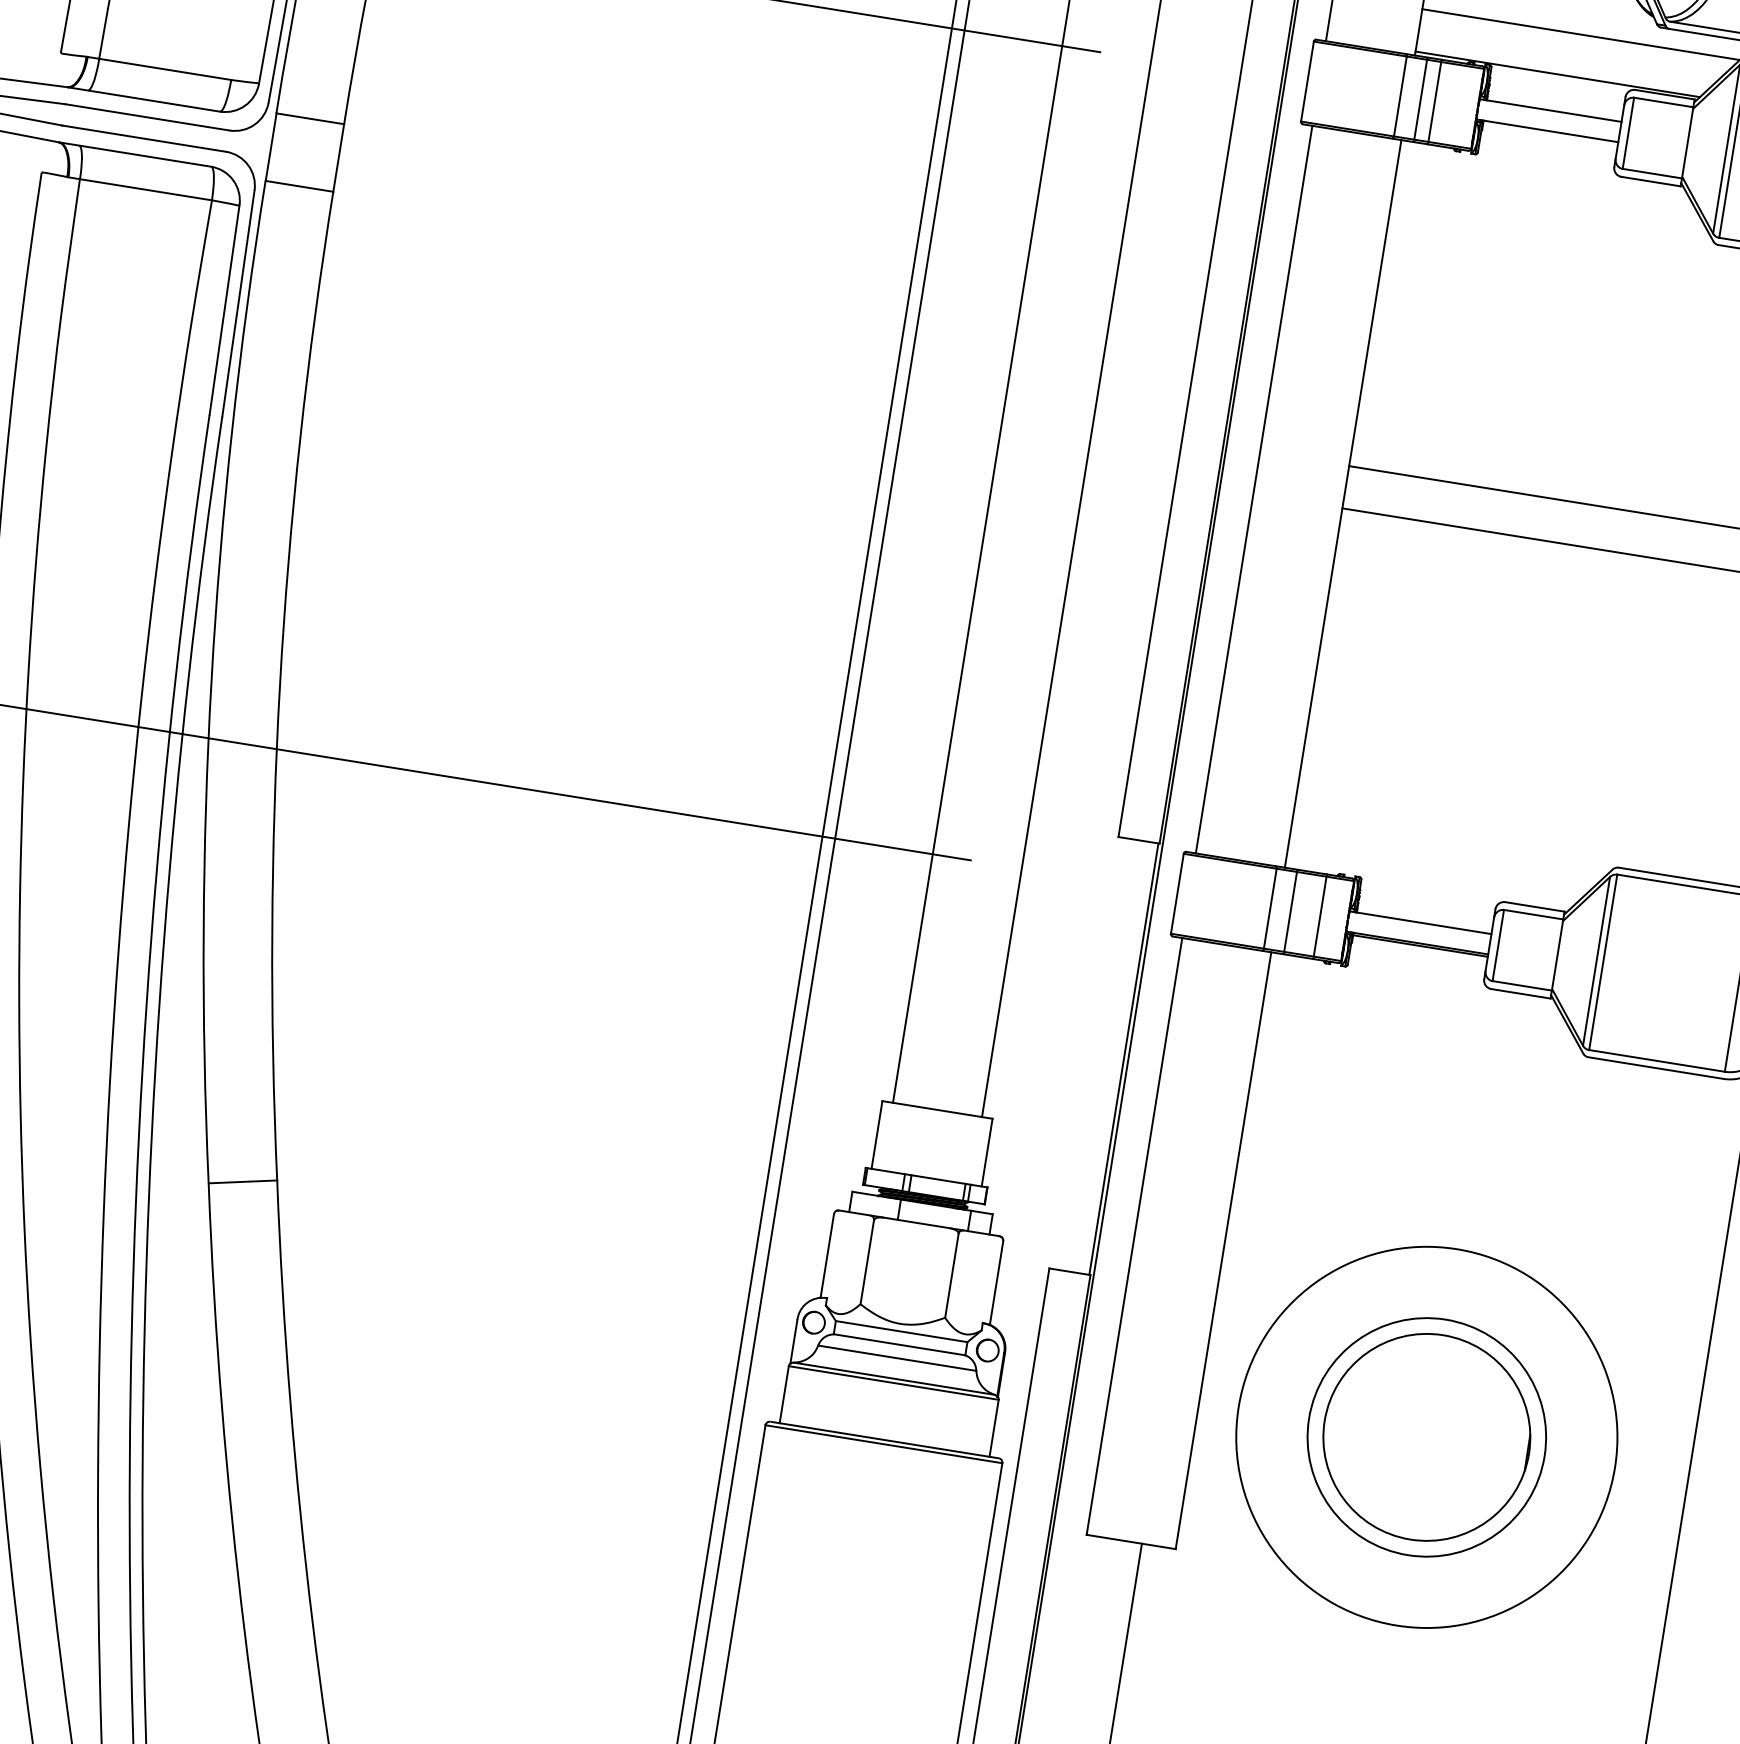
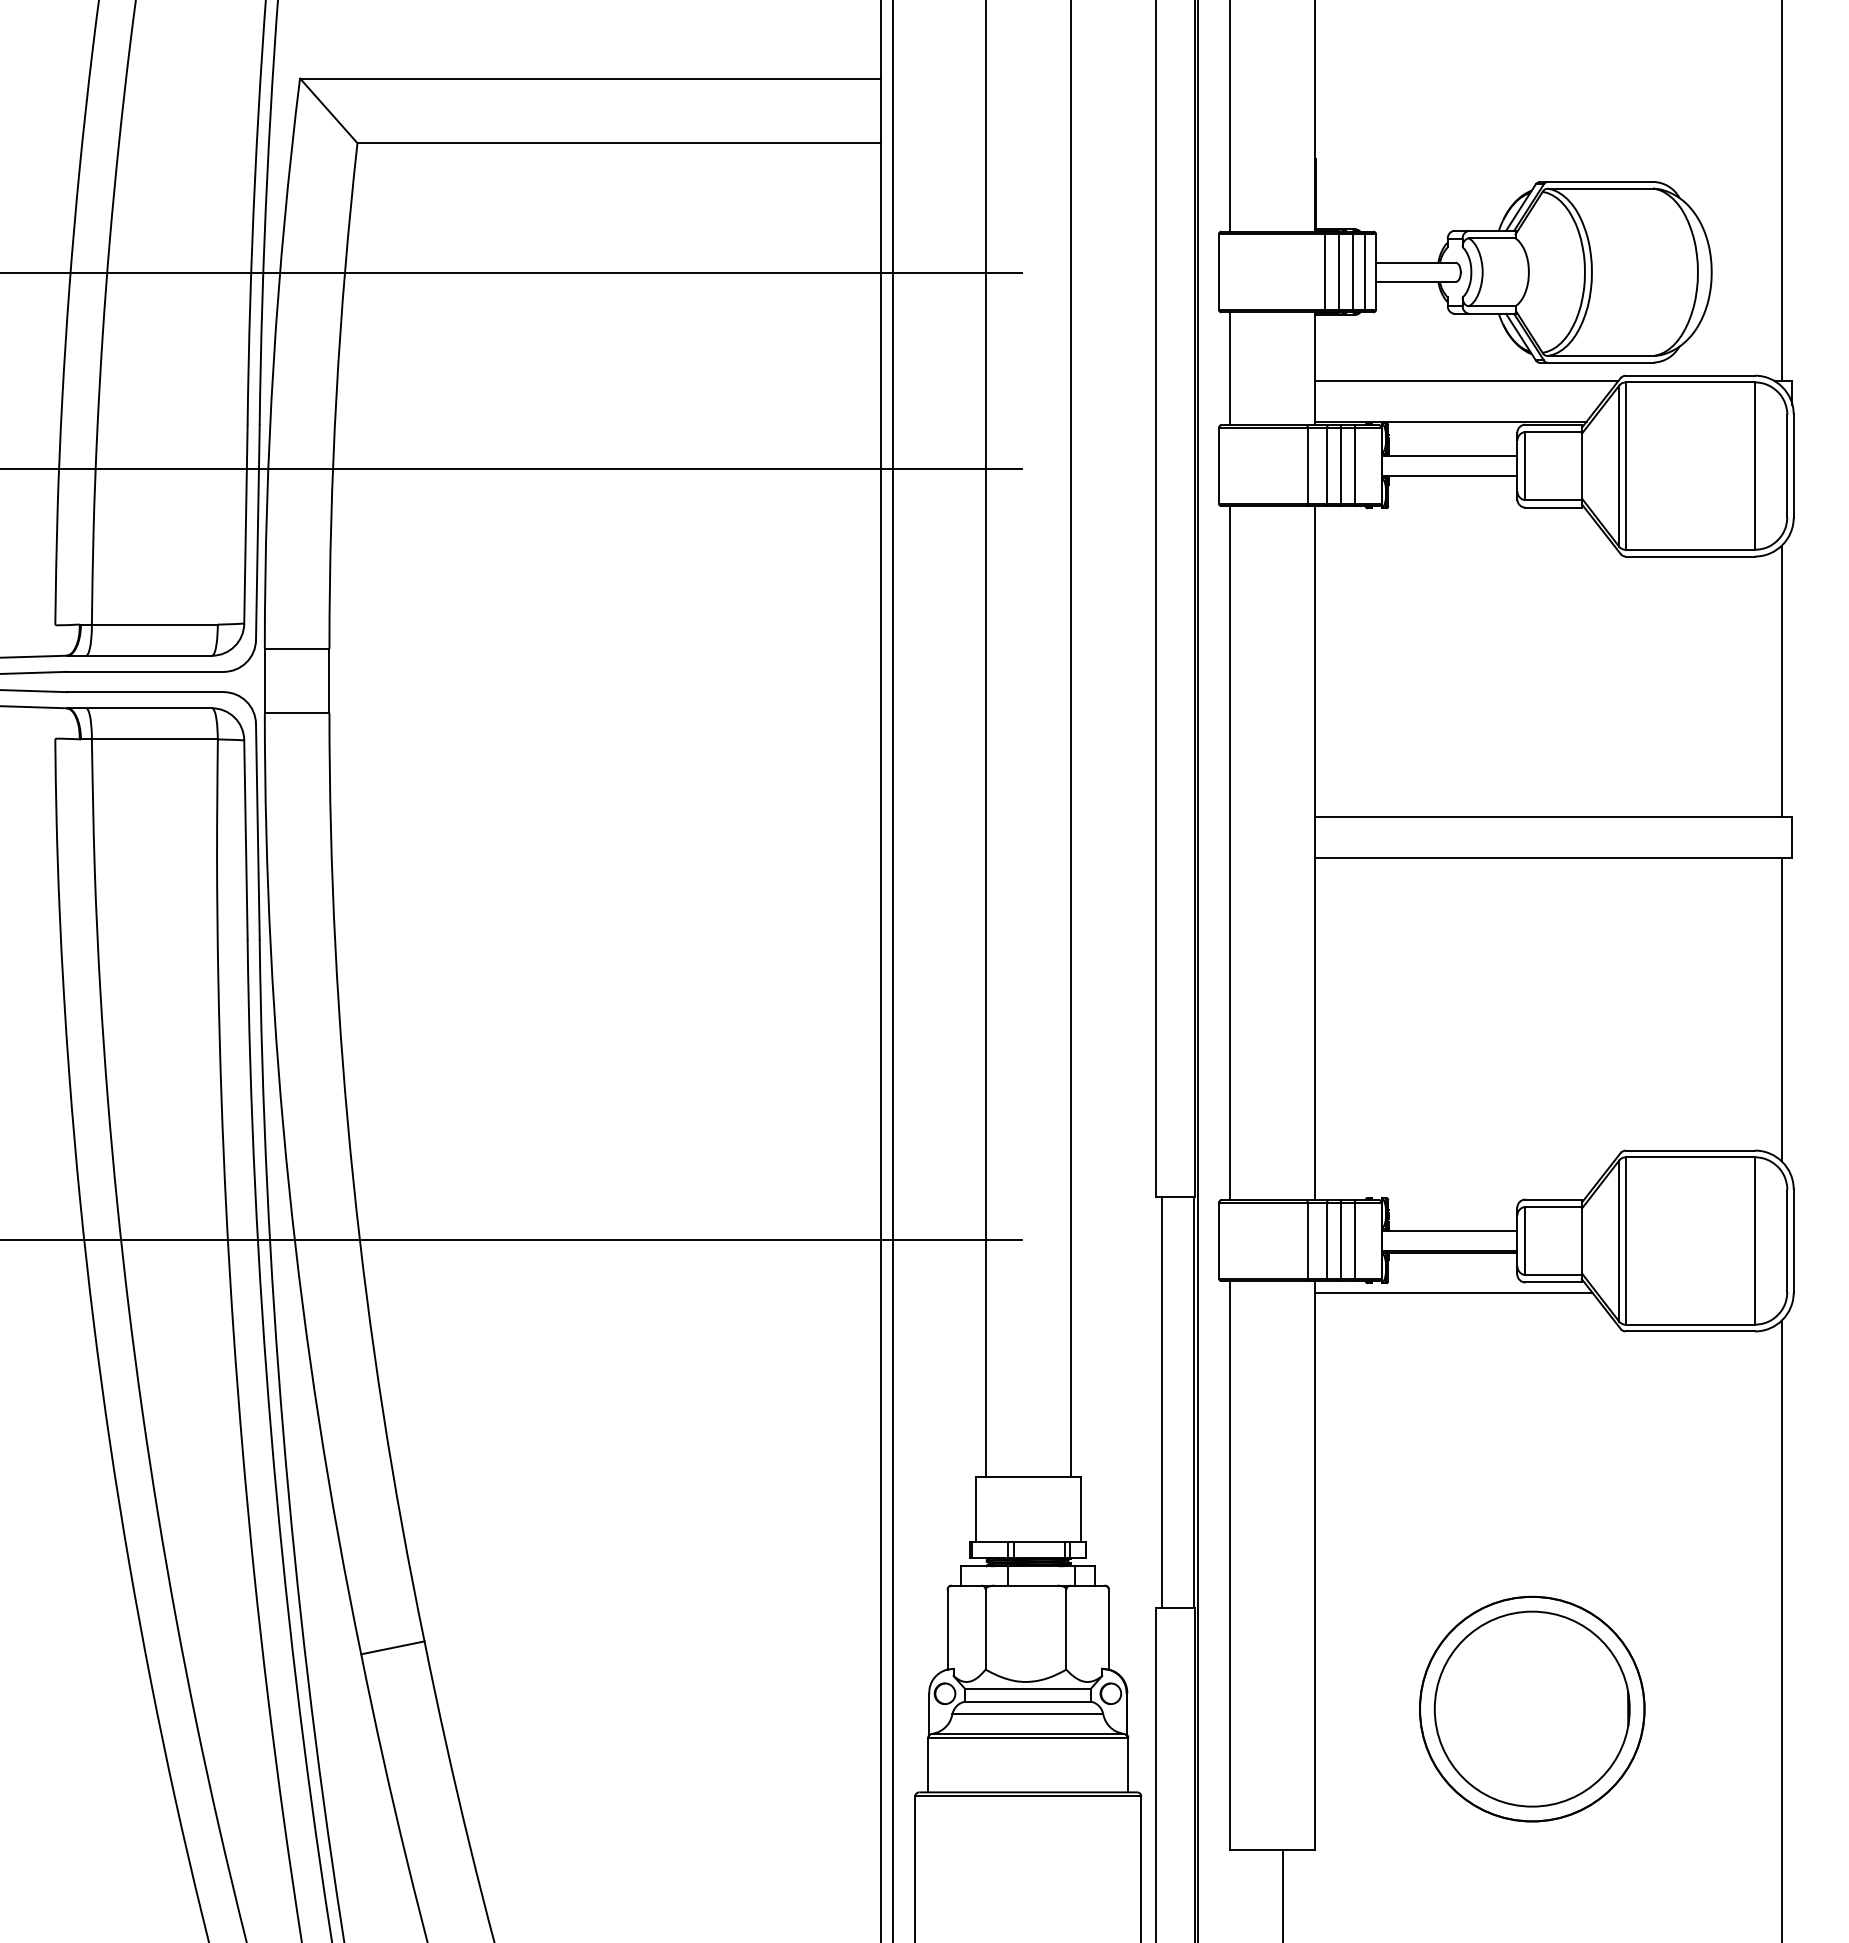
line: (1450, 104) -> (1355, 465), added
line: (1304, 914) -> (1340, 1240), added
line: (1415, 988) -> (1454, 1293), added
line: (1090, 1053) -> (1162, 1402), added
circle: (1427, 1436) -> (1532, 1708), size x0.62

